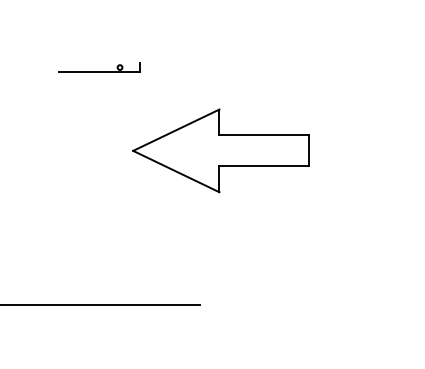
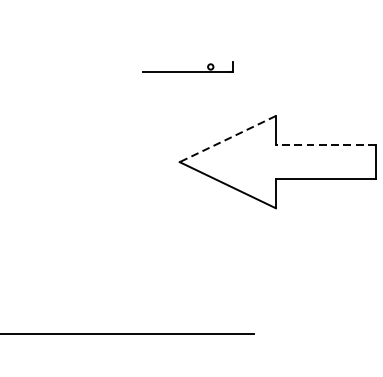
part: (99, 67) -> (187, 66), moved
line: (176, 130) -> (227, 139), solid -> dashed
line: (264, 135) -> (326, 144), solid -> dashed

